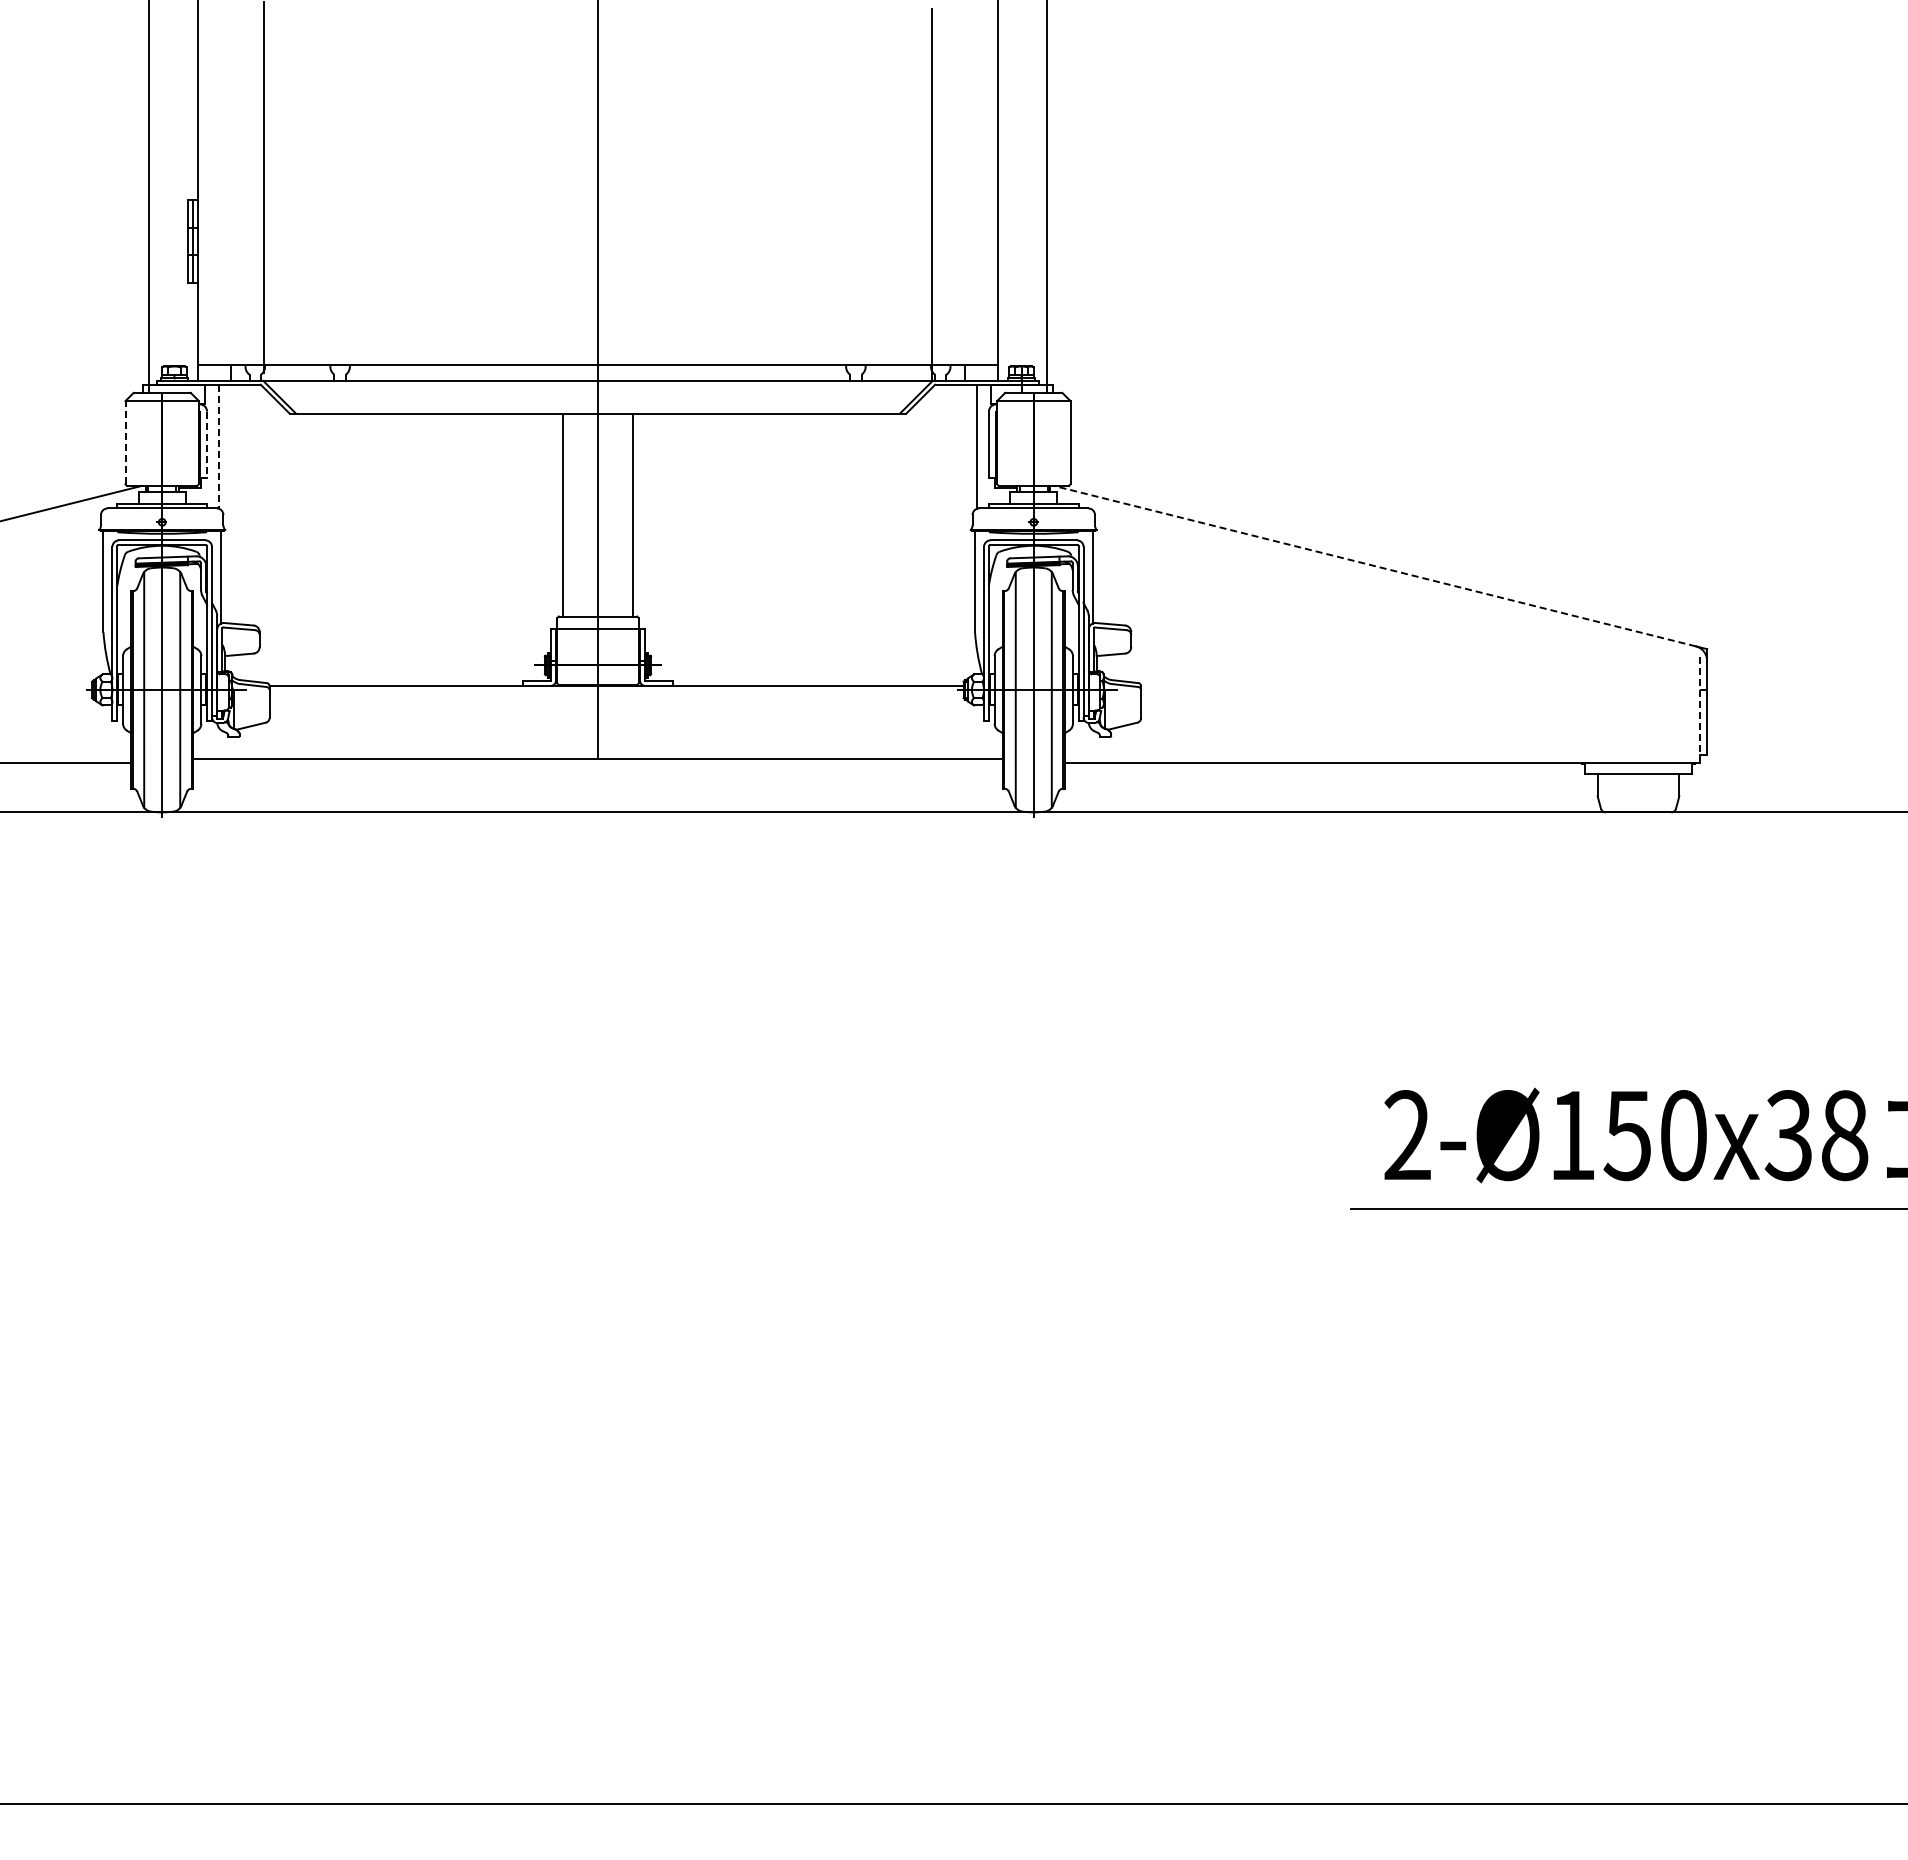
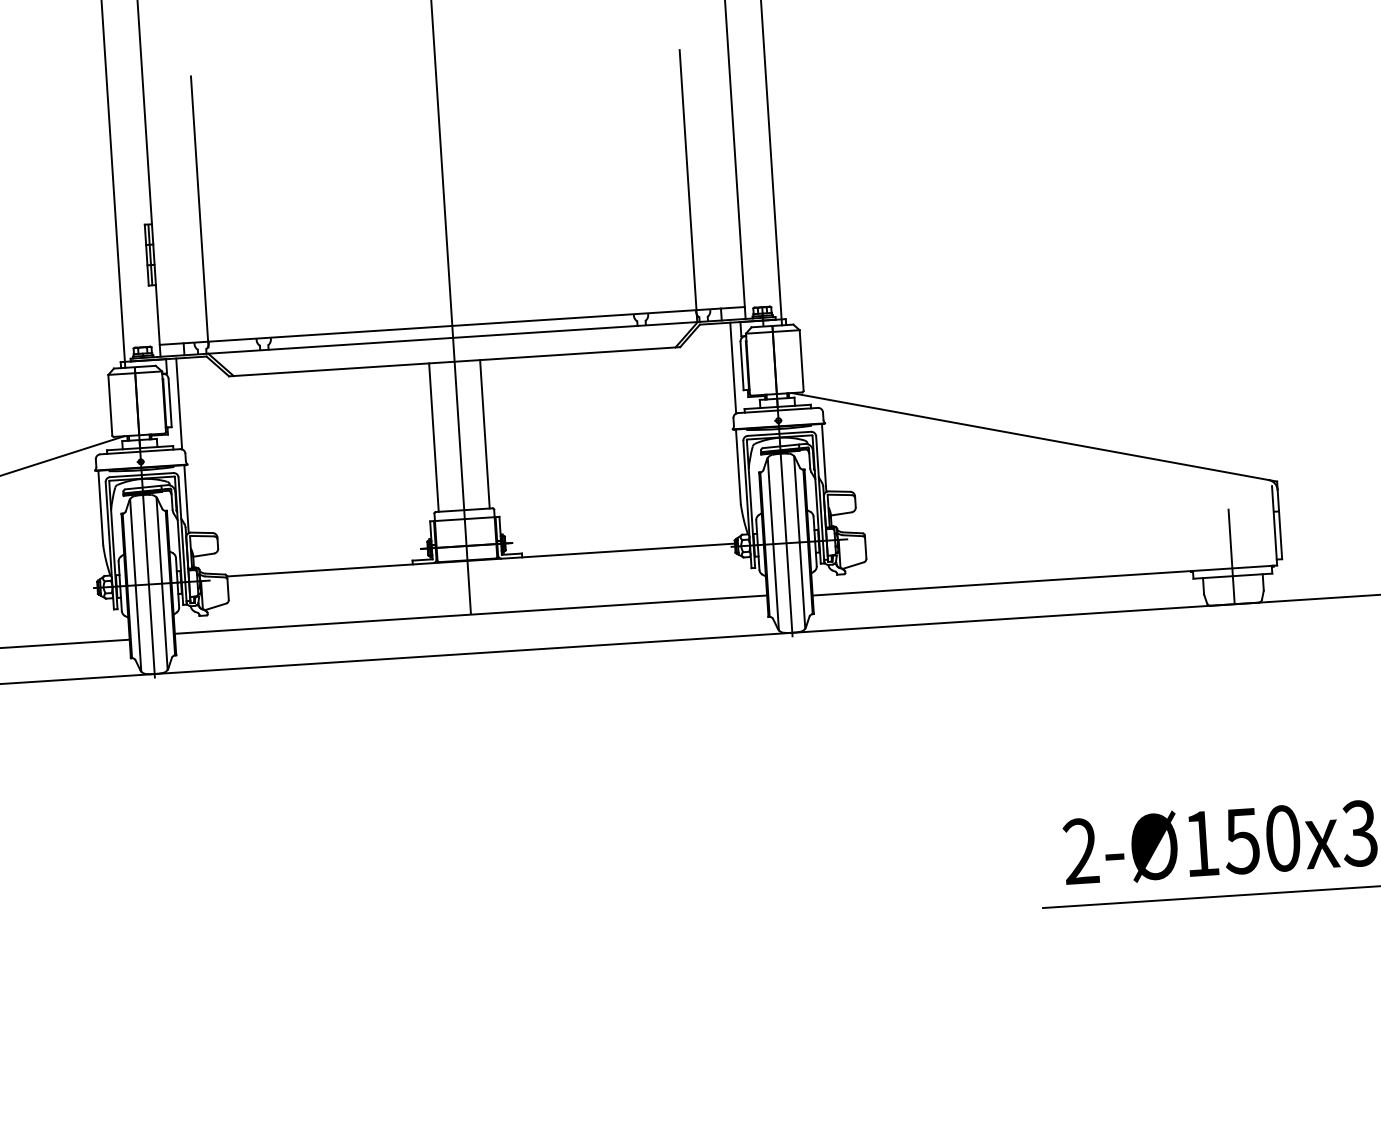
line: (125, 442) -> (110, 405), dashed -> solid
line: (207, 445) -> (170, 403), dashed -> solid
line: (219, 447) -> (179, 404), dashed -> solid
line: (1375, 566) -> (1030, 436), dashed -> solid
line: (1699, 708) -> (1274, 525), dashed -> solid
line: (1638, 746) -> (1231, 556), added

